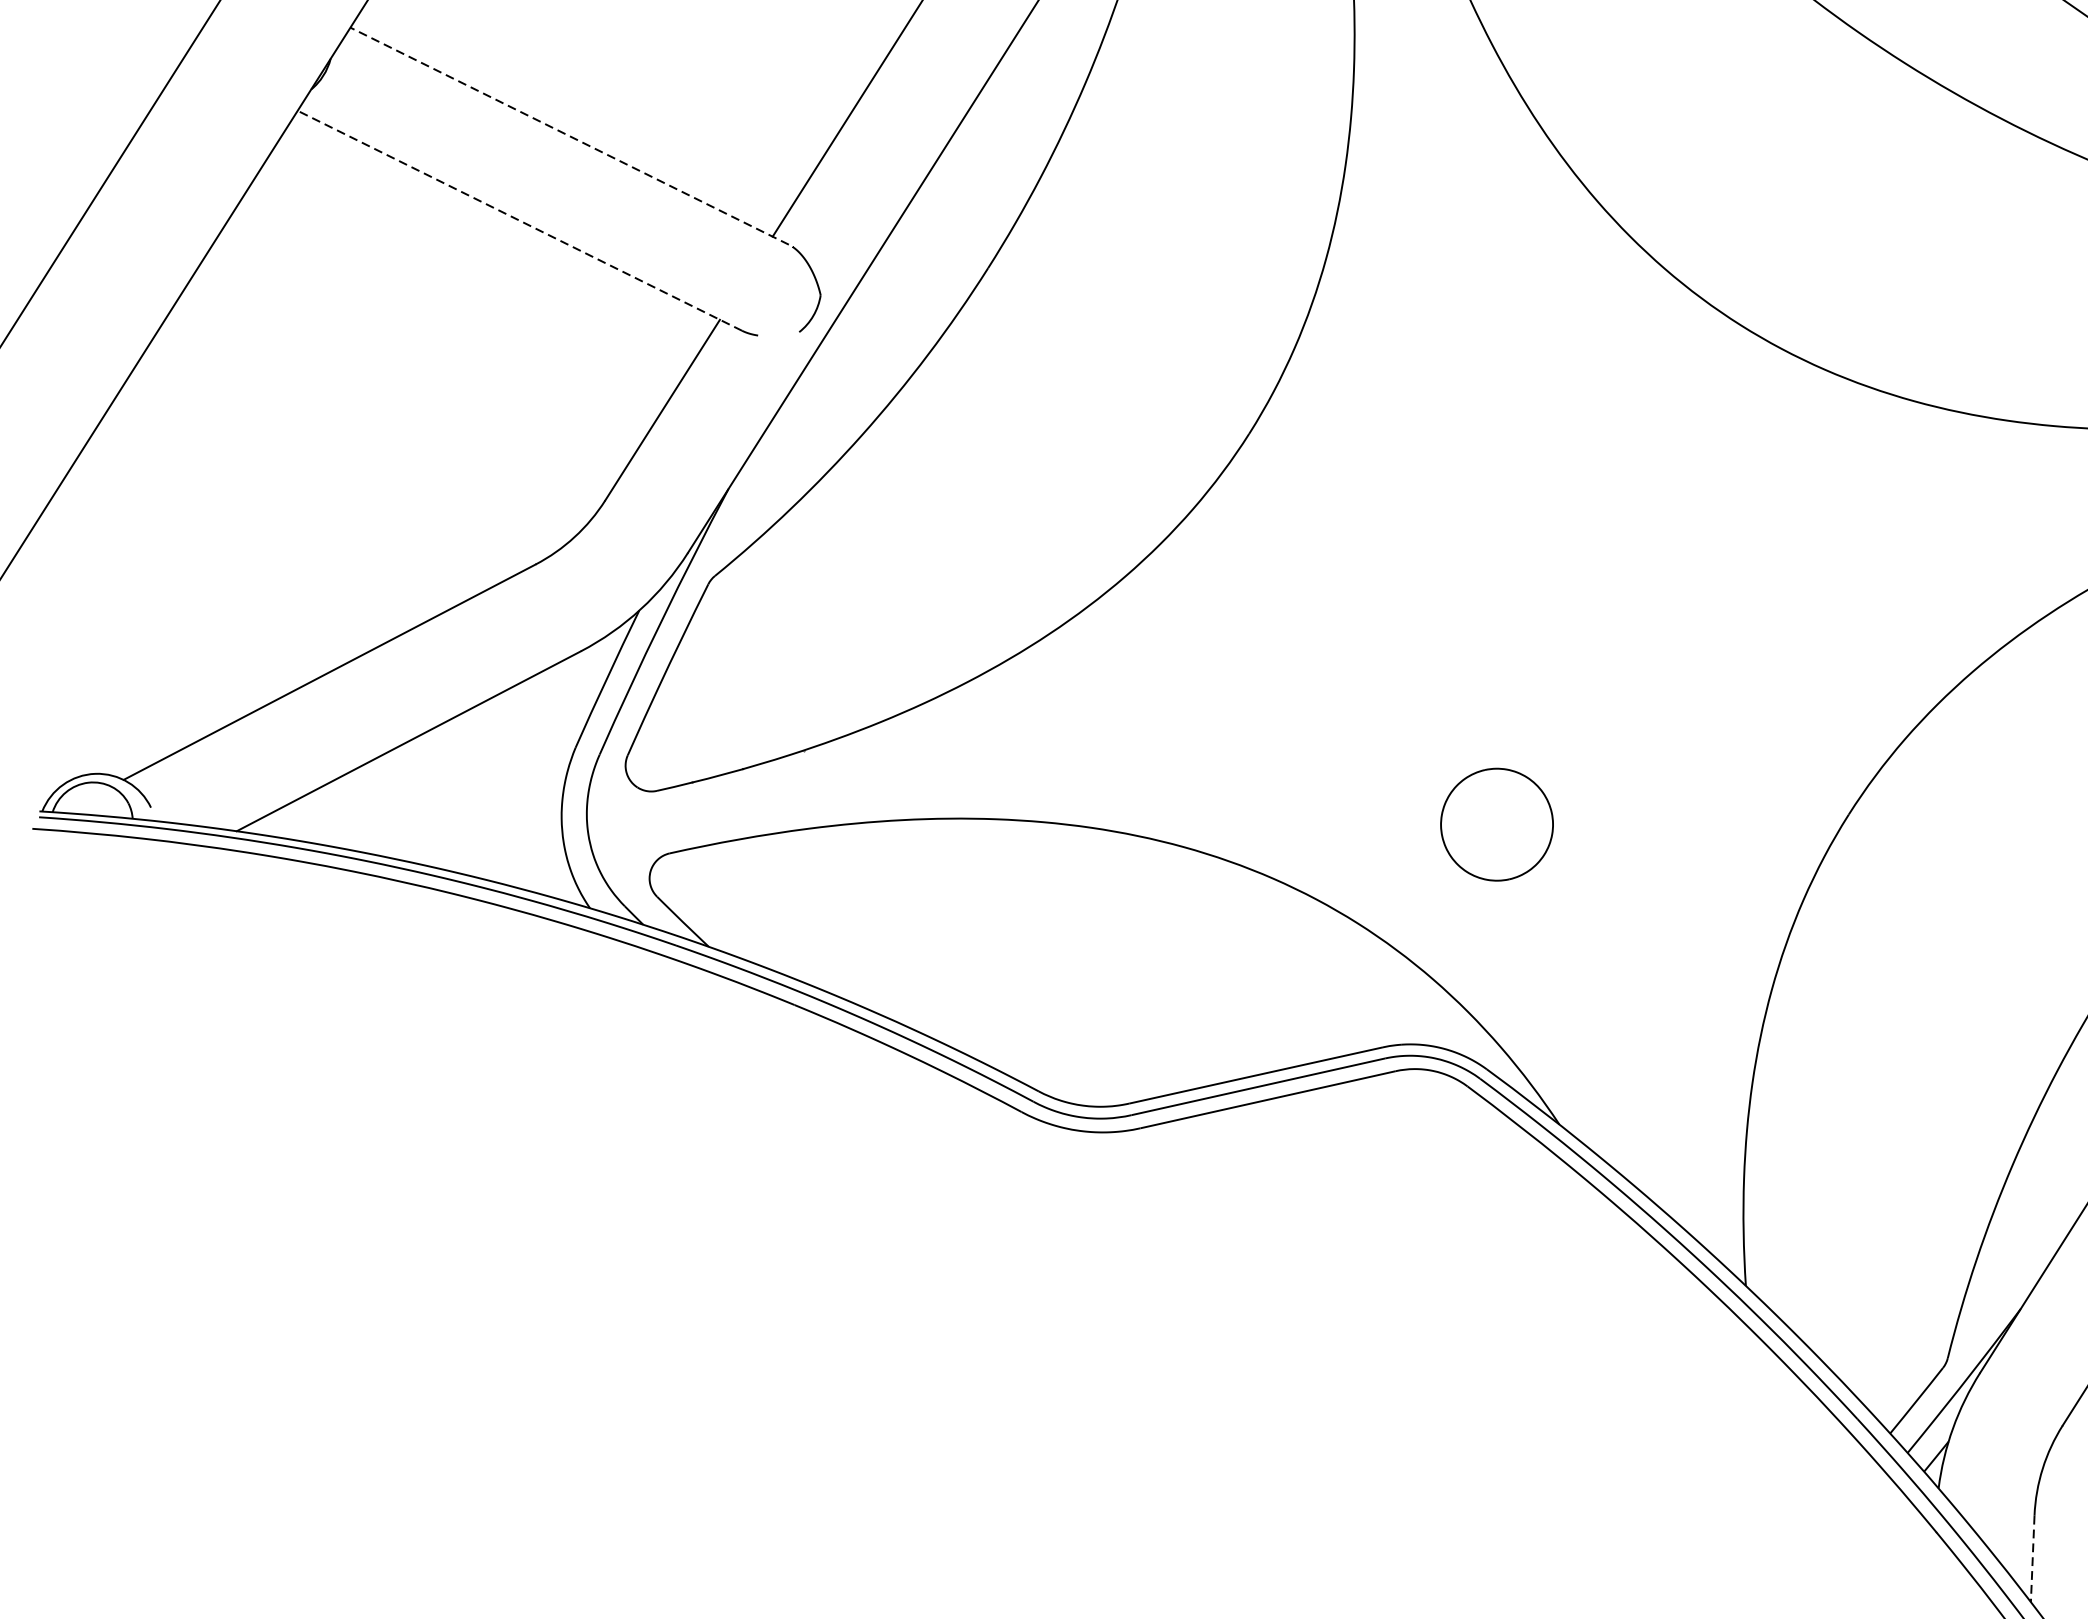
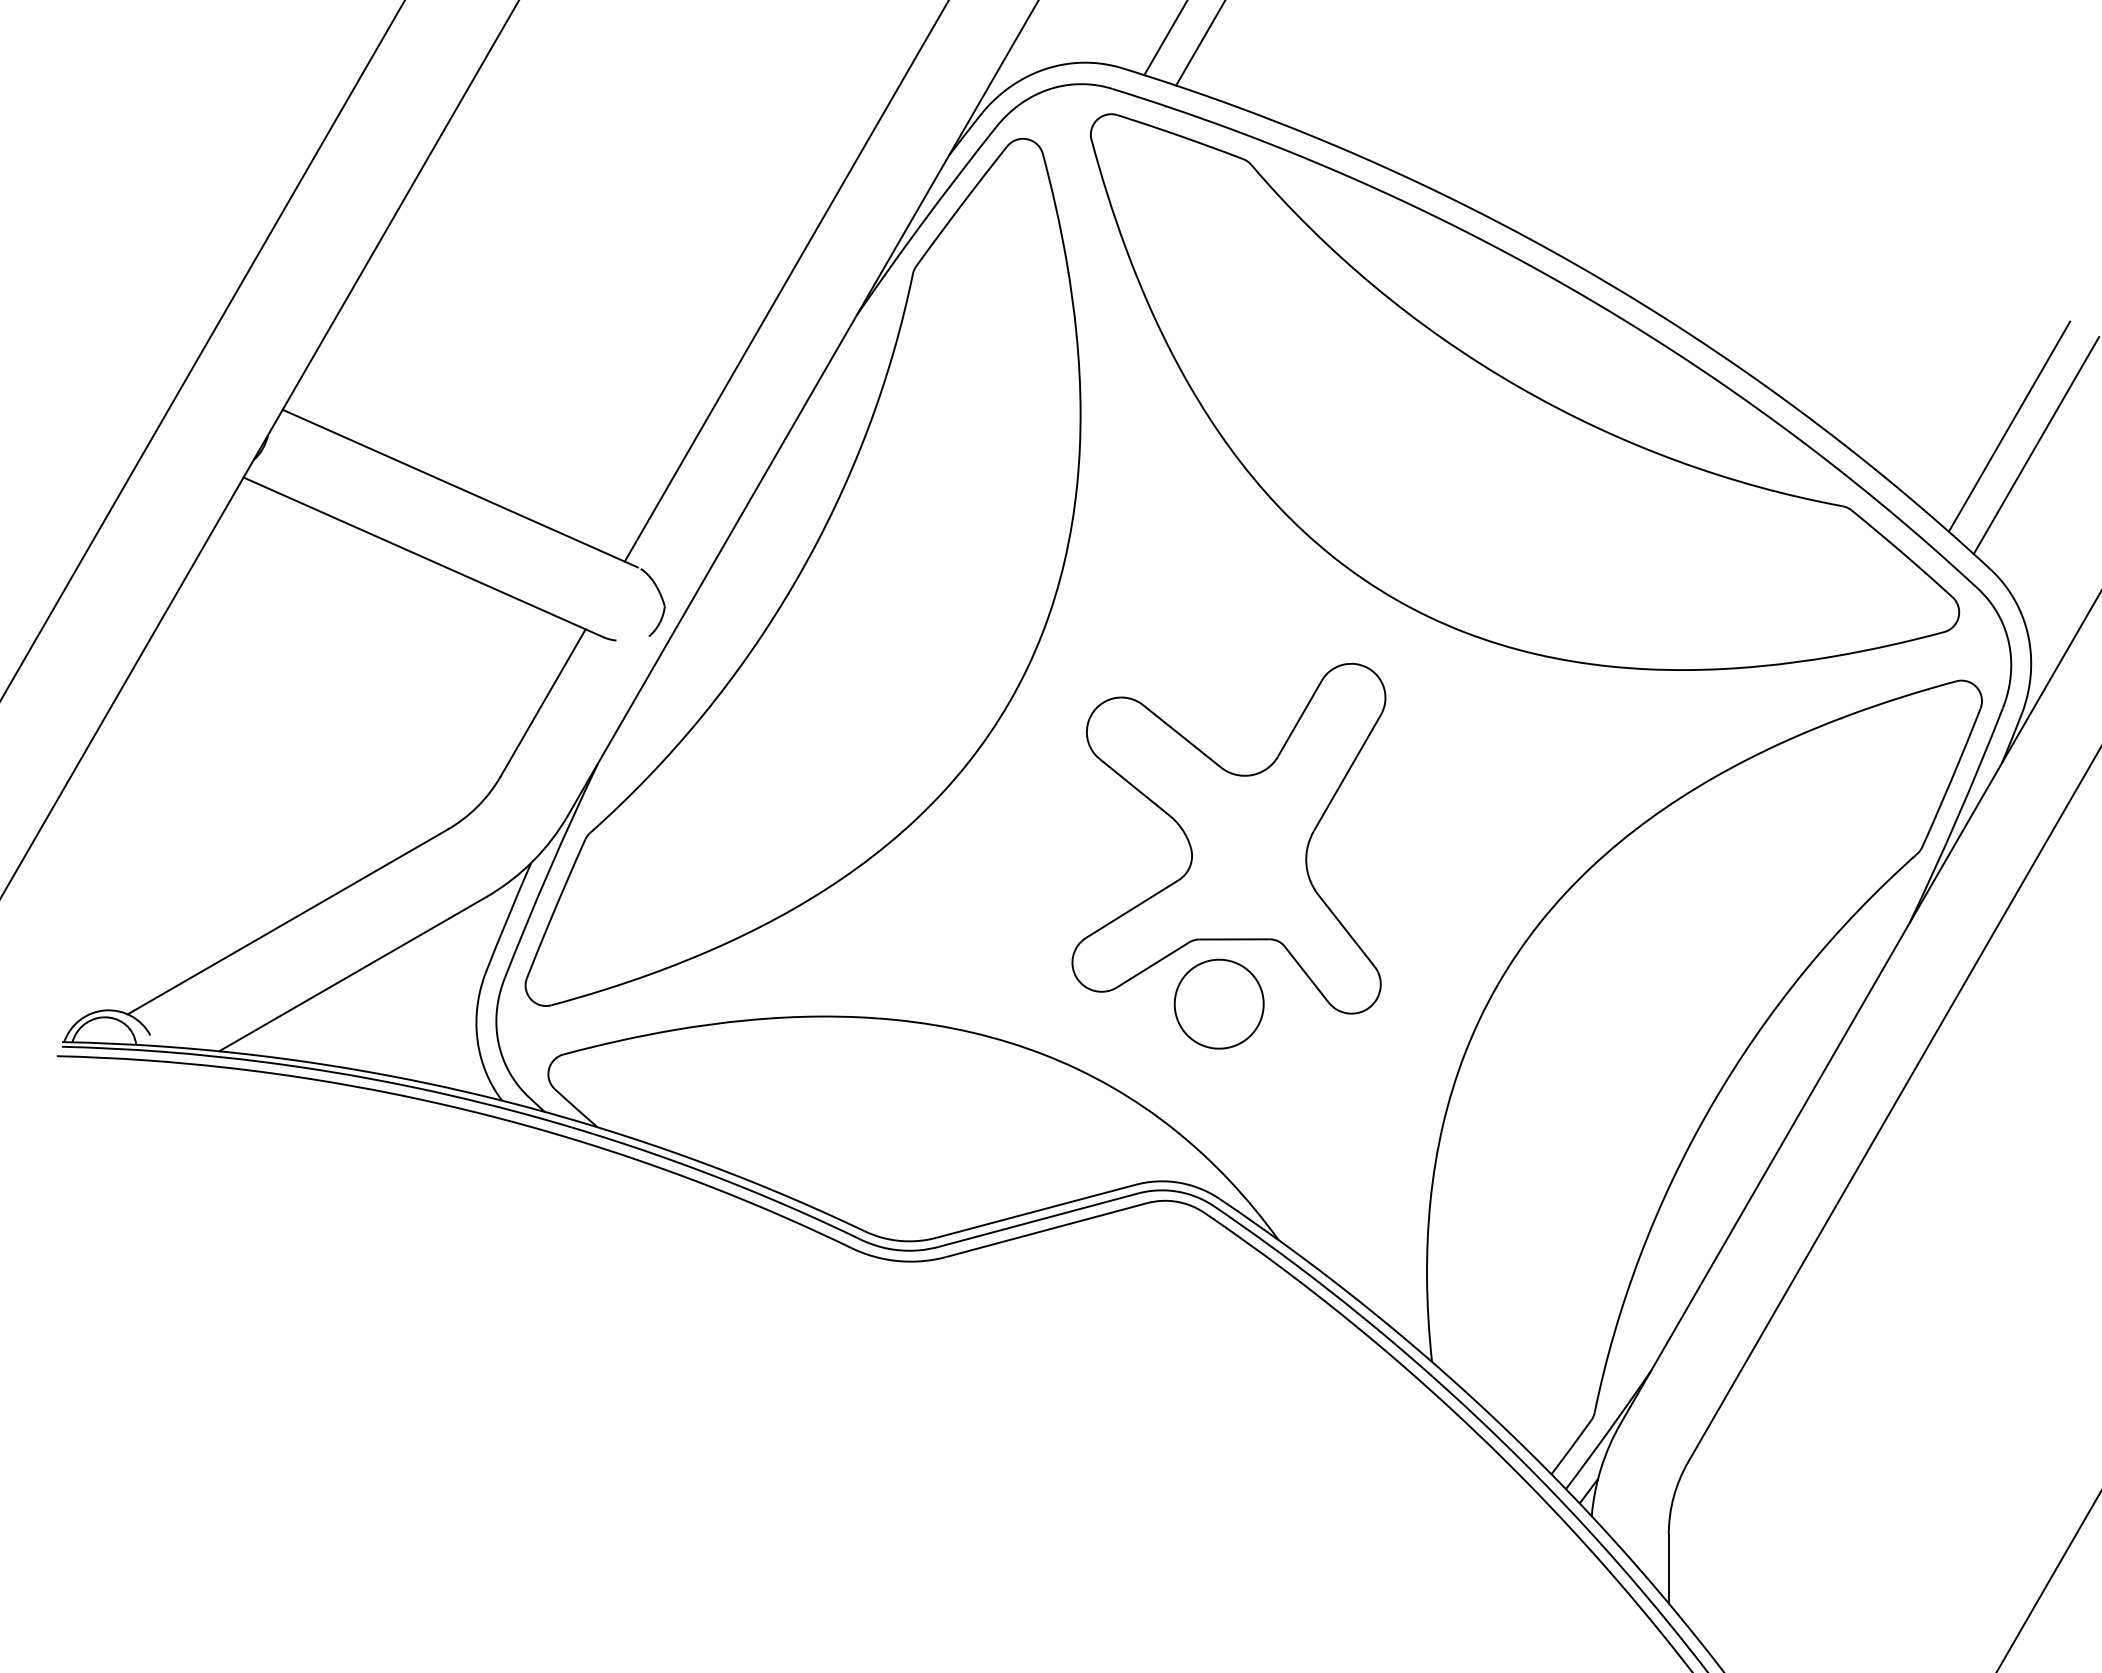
line: (568, 136) -> (459, 488), dashed -> solid
line: (519, 220) -> (423, 557), dashed -> solid
part: (1517, 616) -> (1228, 838), added
line: (2032, 1559) -> (1668, 1569), dashed -> solid

